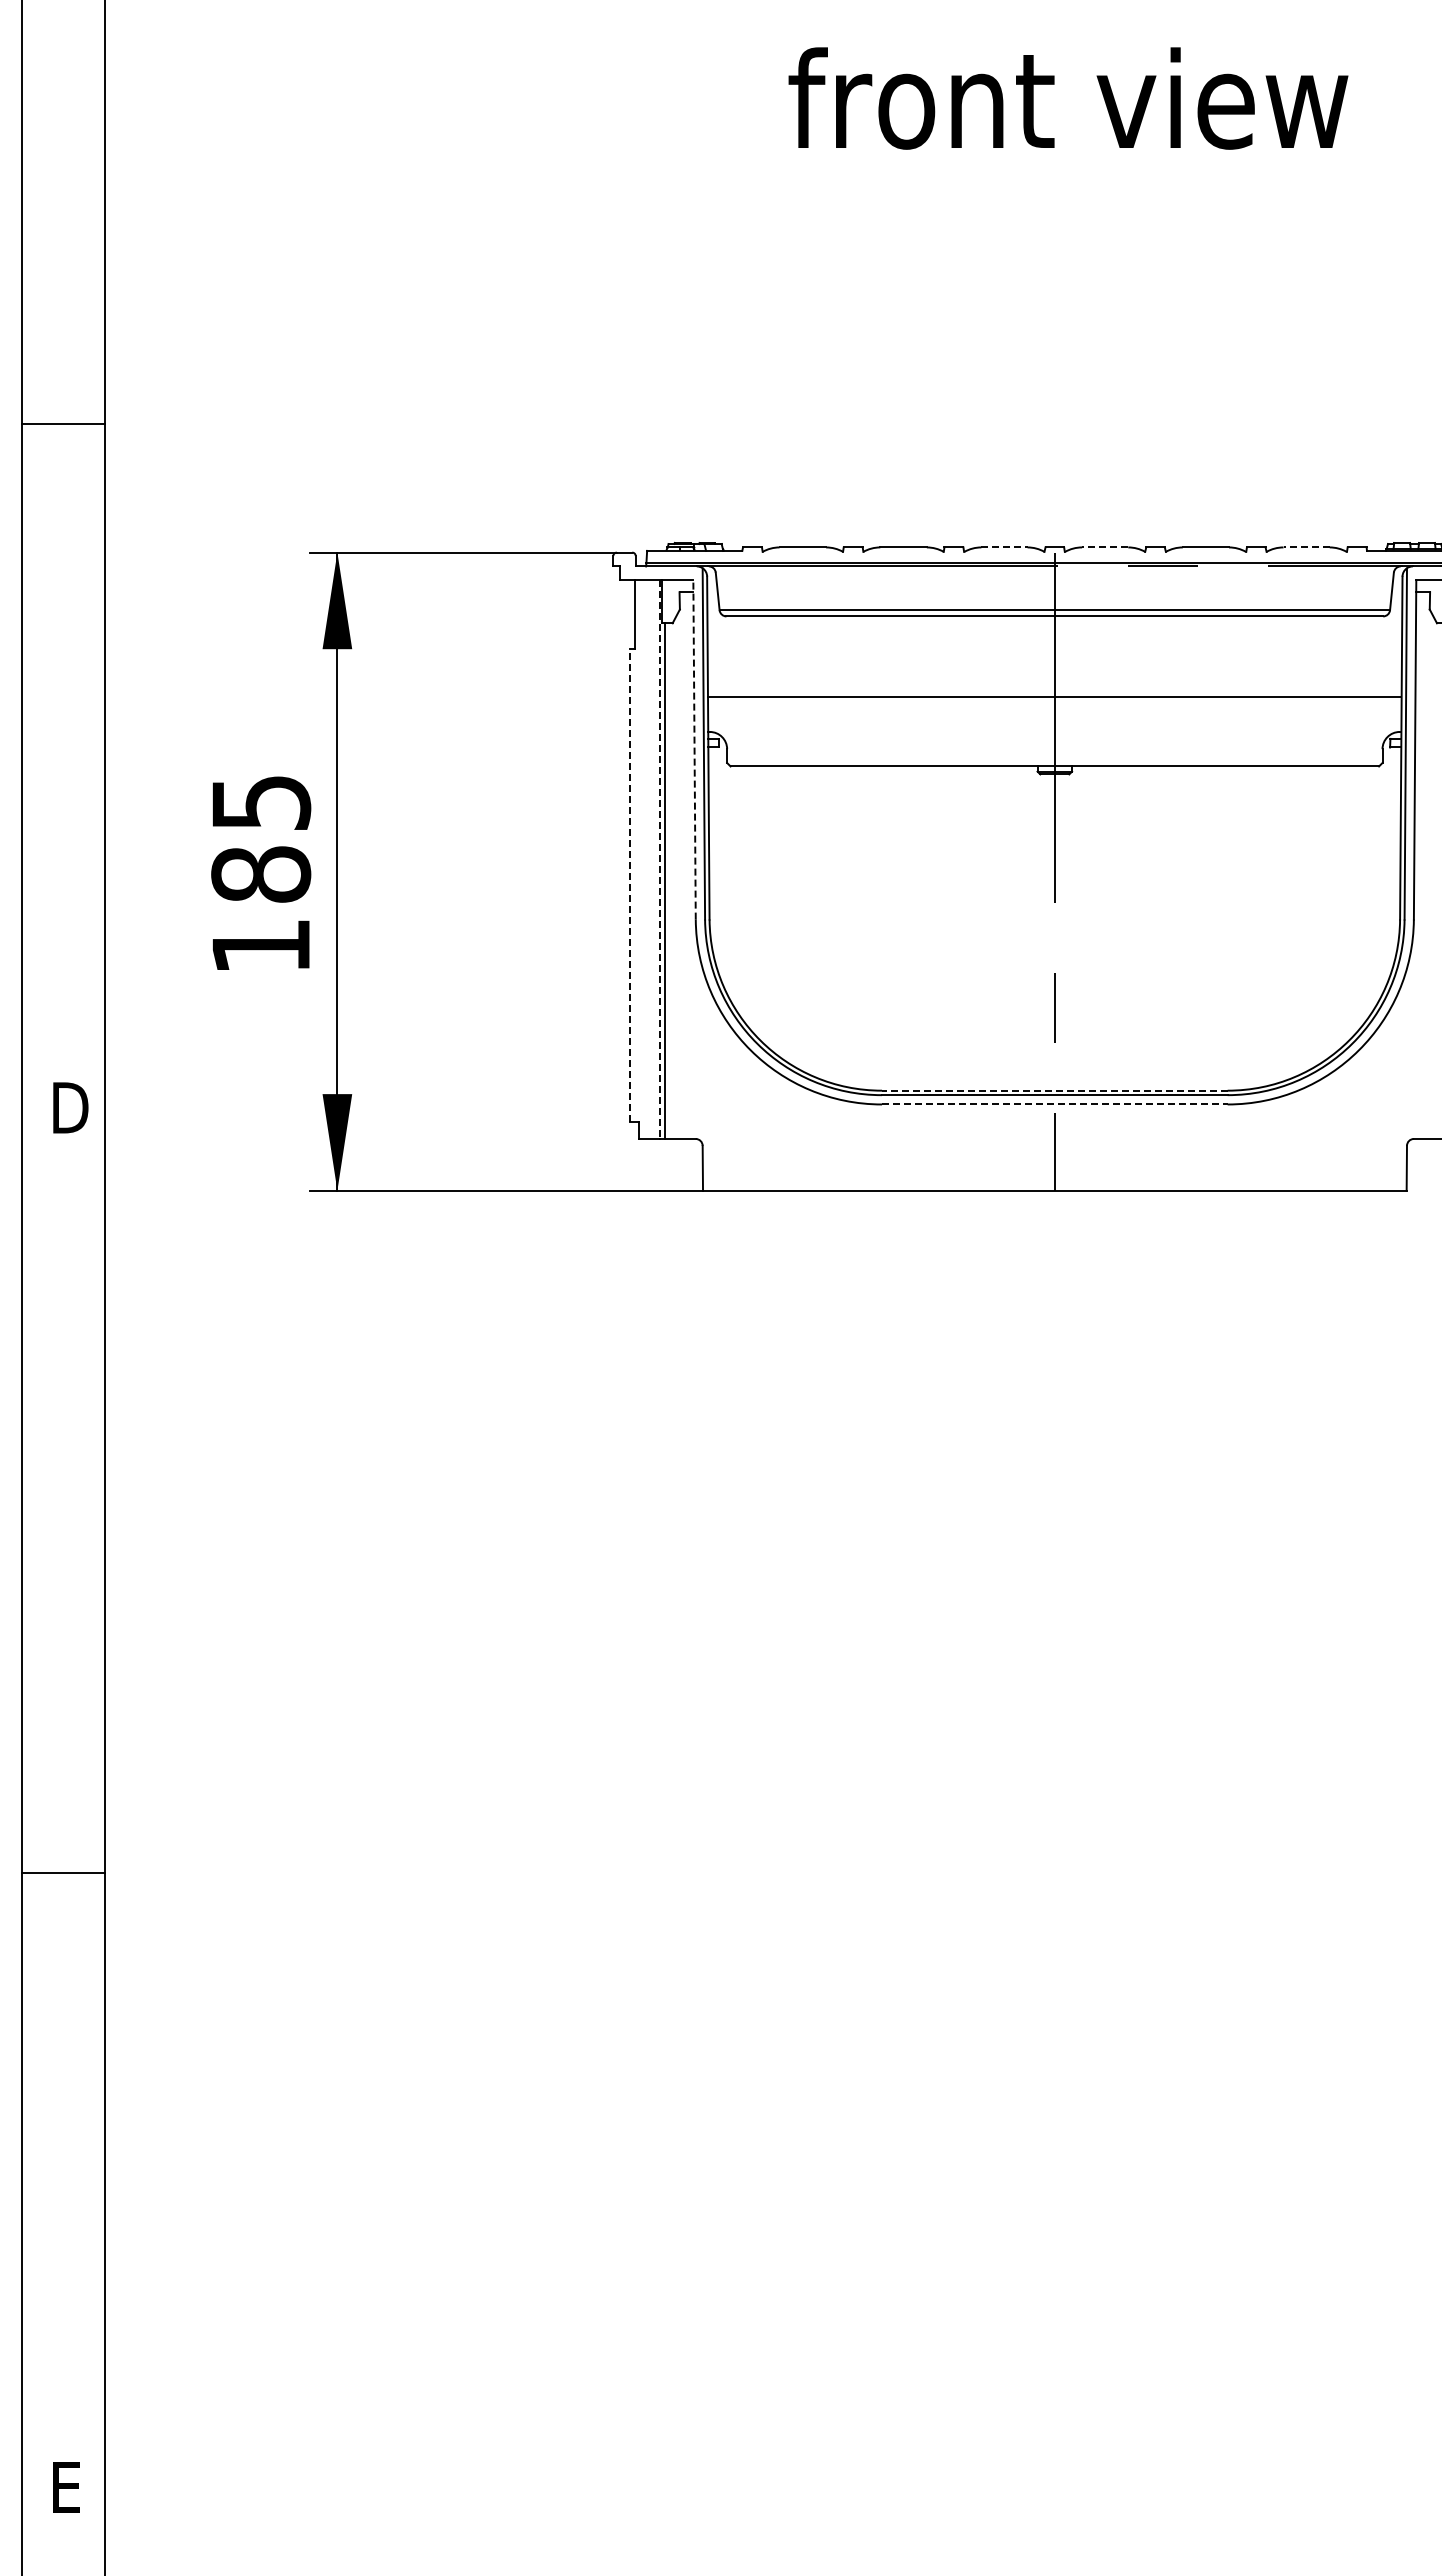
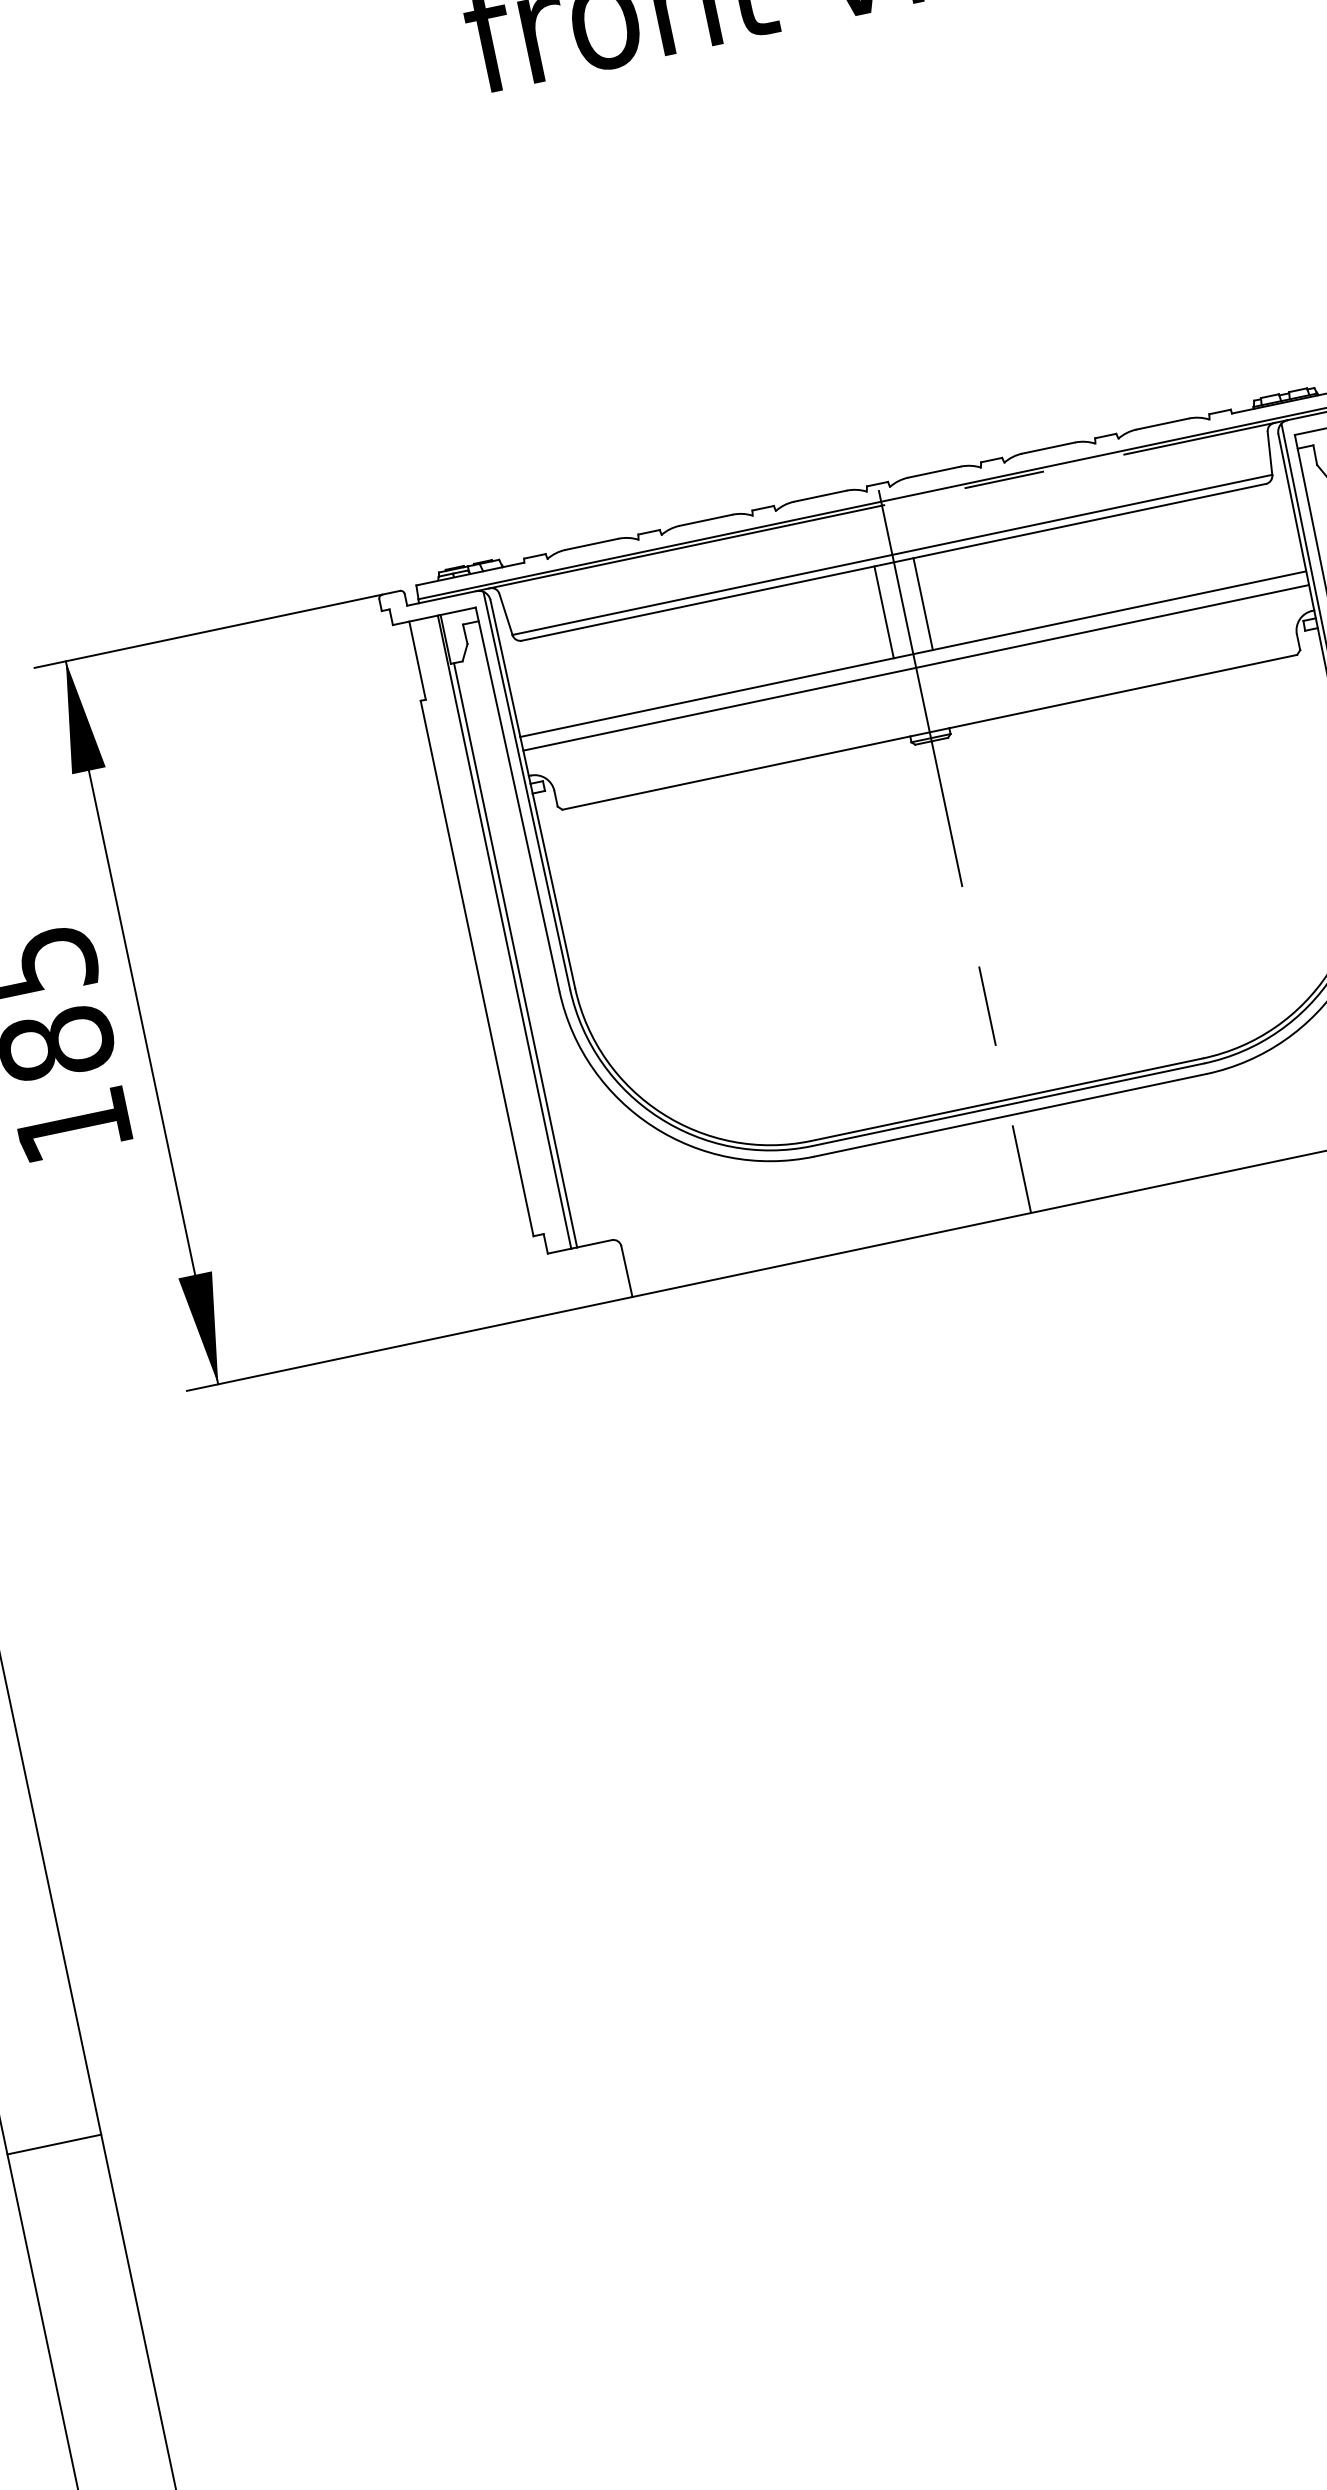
line: (1004, 547) -> (820, 496), dashed -> solid
line: (1104, 547) -> (933, 472), dashed -> solid
line: (1306, 547) -> (1162, 424), dashed -> solid
line: (1037, 656) -> (883, 611), added
line: (1072, 656) -> (923, 603), added
line: (1054, 709) -> (915, 667), added
line: (694, 749) -> (517, 799), dashed -> solid
line: (659, 860) -> (504, 933), dashed -> solid
line: (630, 884) -> (477, 967), dashed -> solid
line: (1054, 1090) -> (1006, 1099), dashed -> solid
line: (1054, 1104) -> (1010, 1115), dashed -> solid
line: (63, 1872) -> (54, 2144), moved

